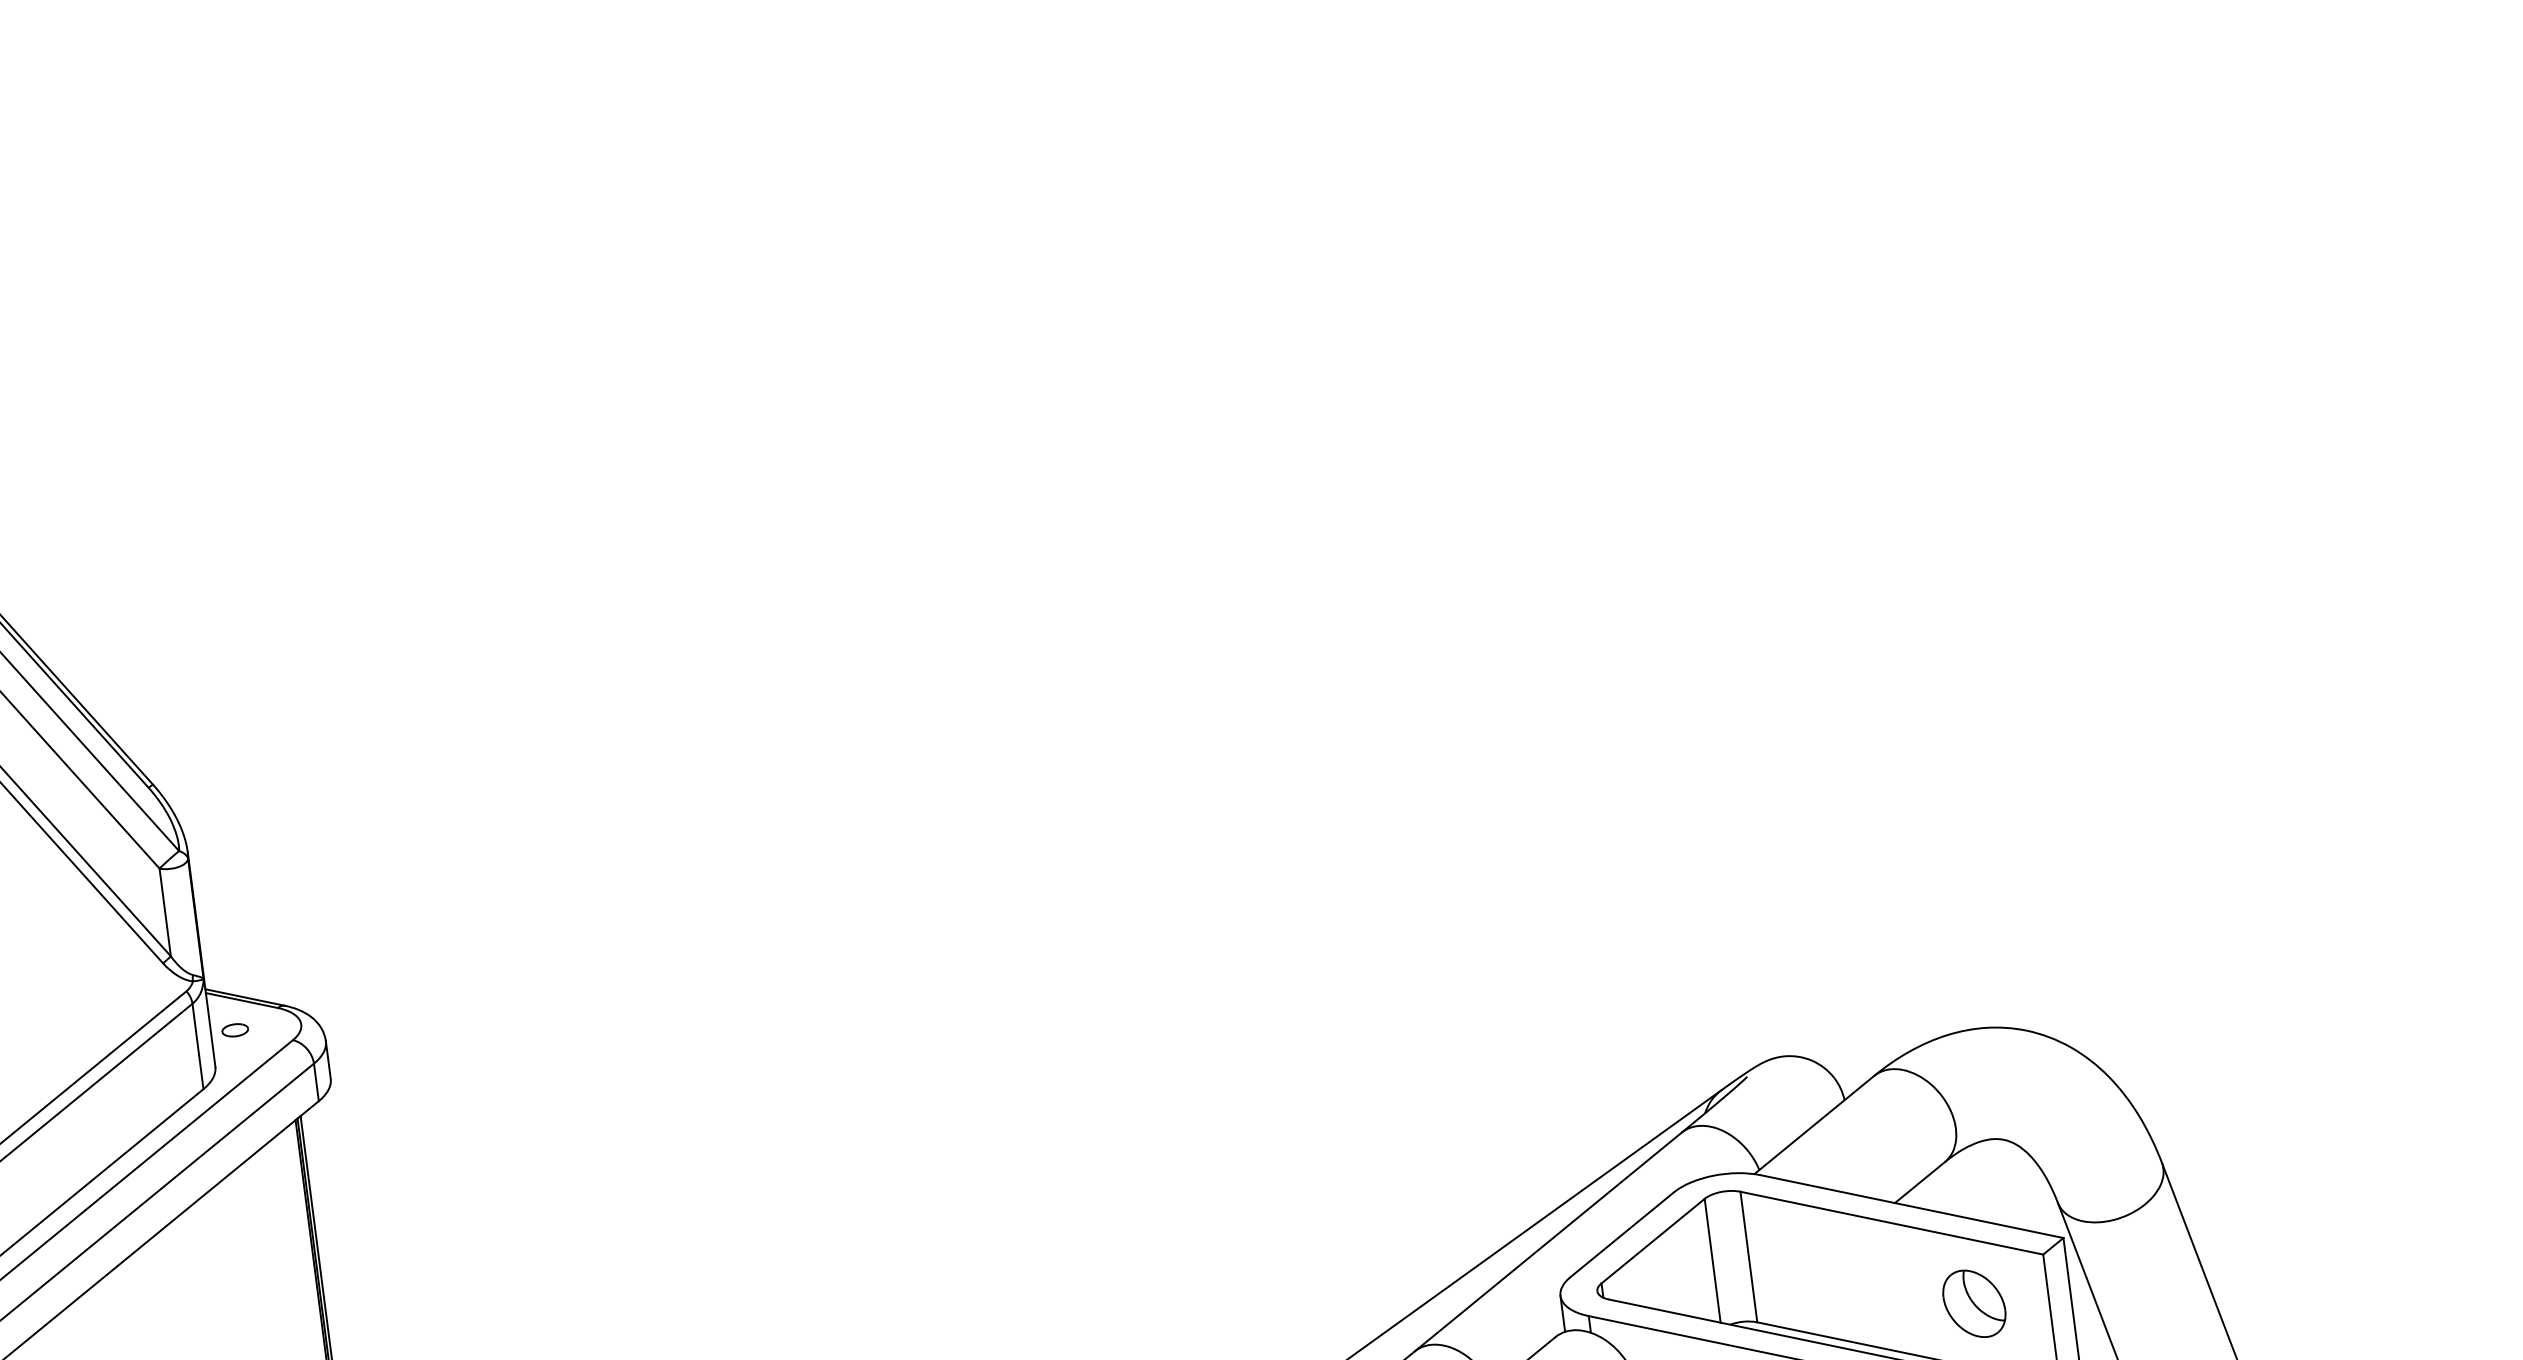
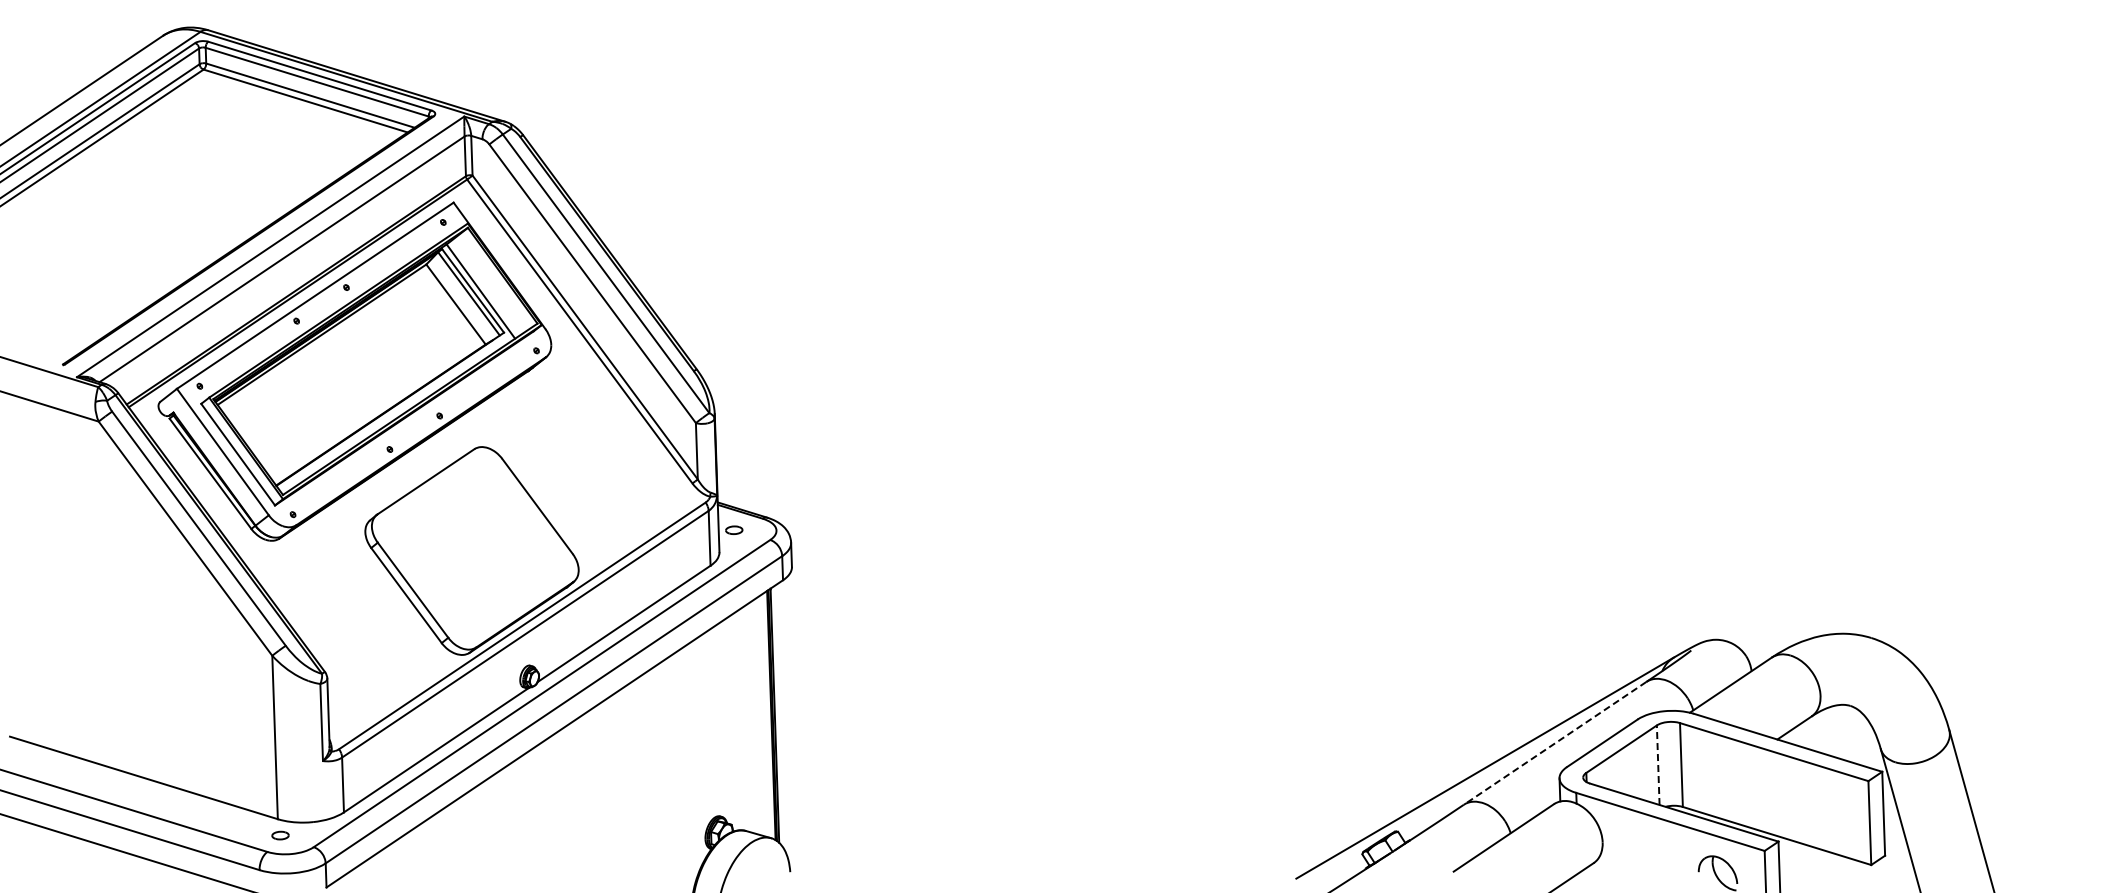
line: (1547, 1242) -> (1554, 743), solid -> dashed
line: (1713, 1261) -> (1658, 765), solid -> dashed
part: (1973, 1302) -> (1821, 807), removed

